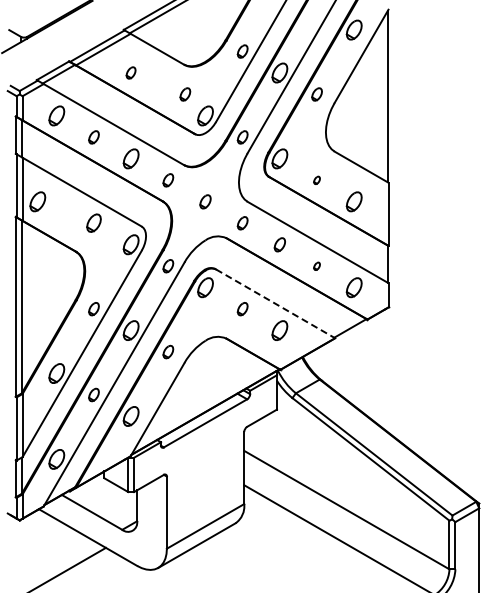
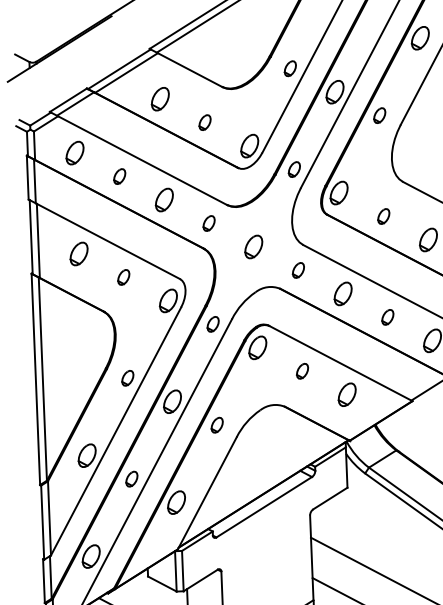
part: (130, 72) -> (159, 98), size x1.67
part: (185, 94) -> (205, 122), moved
part: (316, 180) -> (383, 216), size x1.67
part: (37, 201) -> (78, 253), moved
part: (205, 201) -> (253, 246), size x1.43
part: (93, 223) -> (123, 277), size x0.71
part: (279, 244) -> (342, 293), size x1.43
part: (316, 266) -> (387, 317), size x1.67
line: (275, 303) -> (340, 363), dashed -> solid

